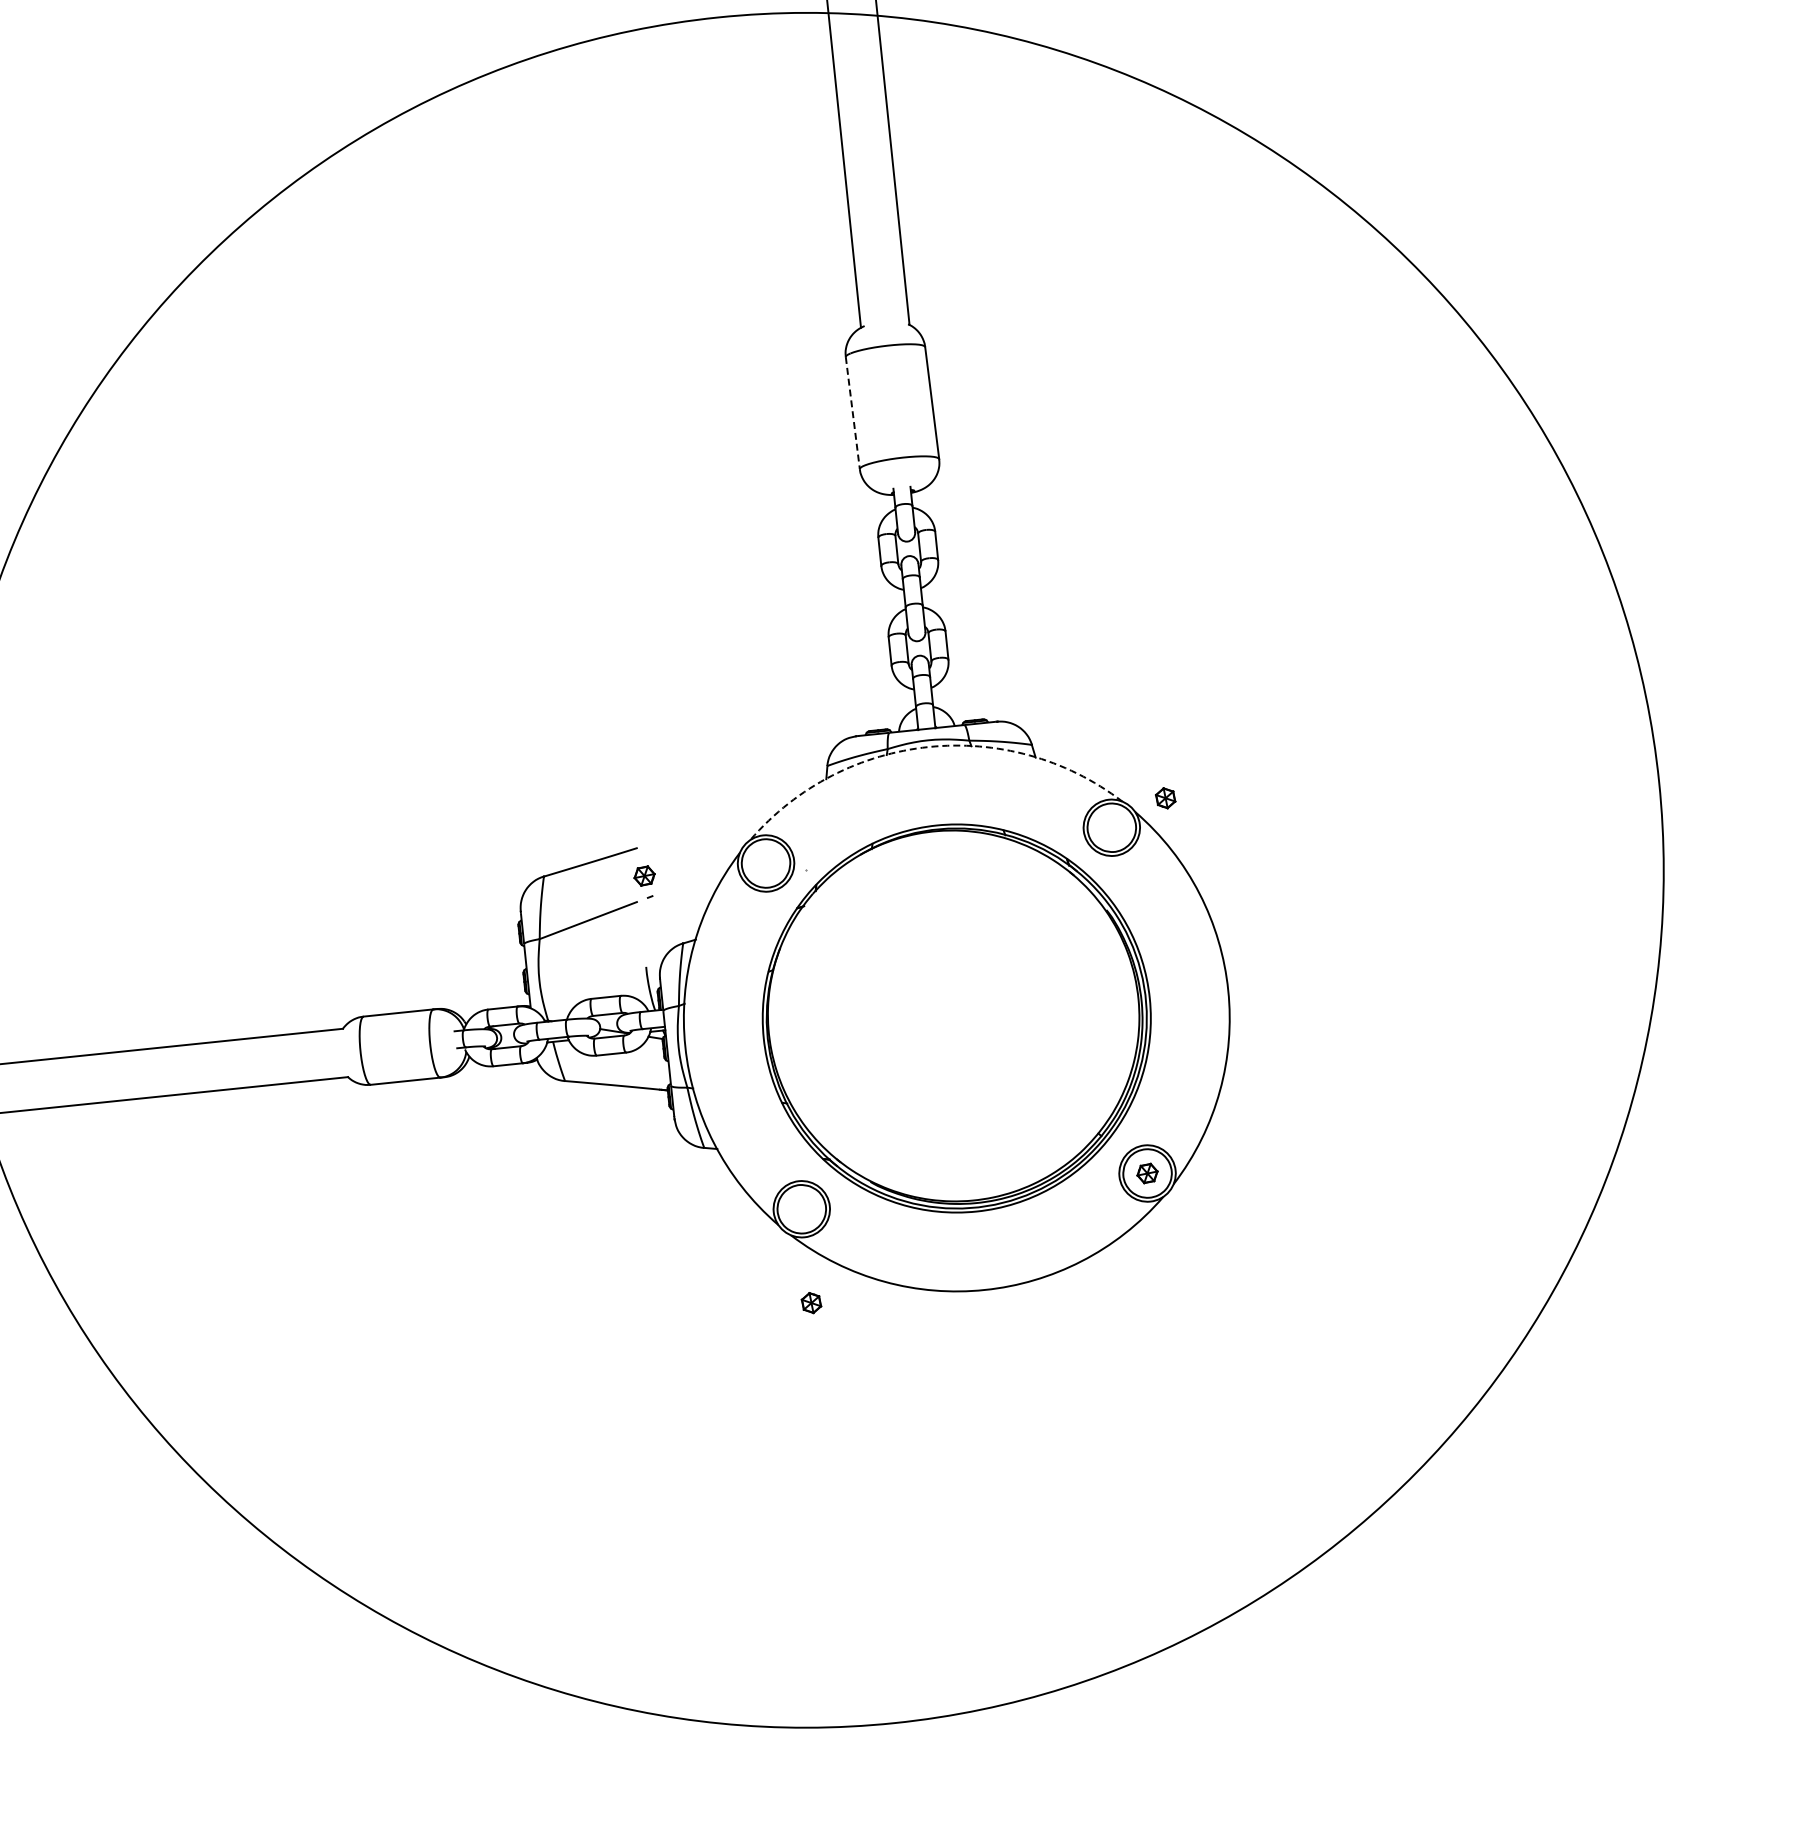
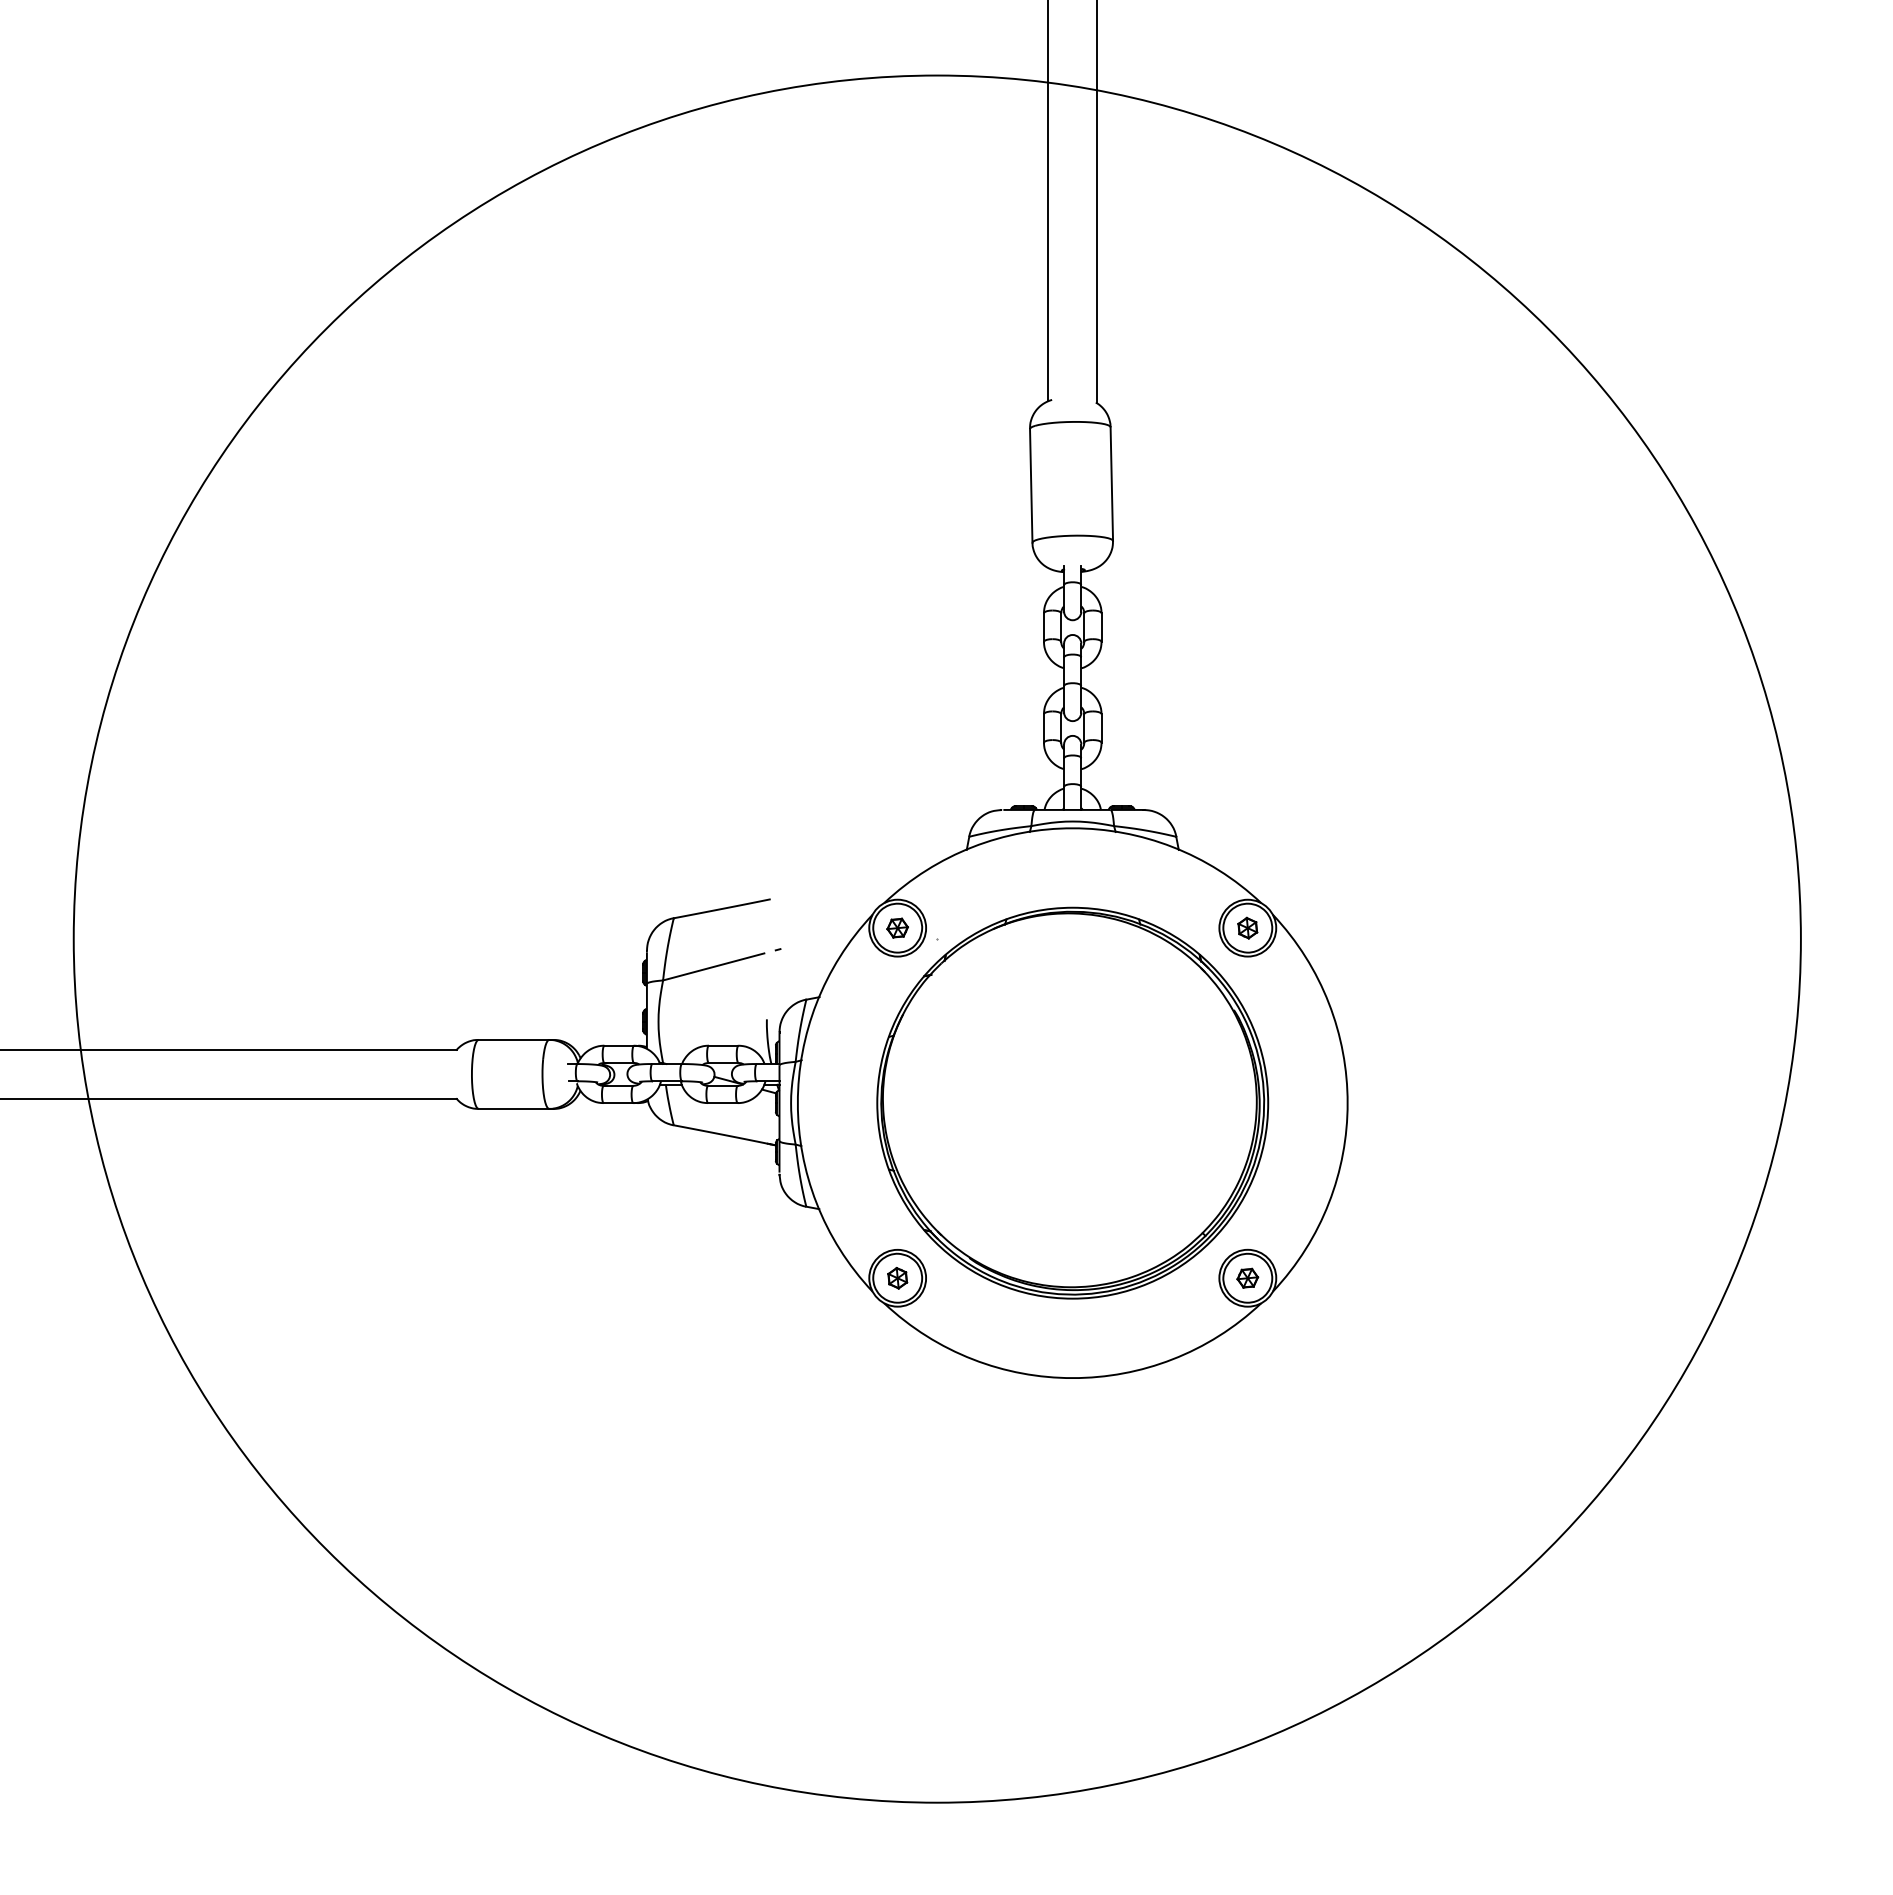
line: (853, 412) -> (1031, 485), dashed -> solid
arc: (928, 747) -> (1072, 828), dashed -> solid
part: (1165, 797) -> (1247, 927), moved
part: (644, 875) -> (897, 927), moved
part: (811, 1303) -> (897, 1278), moved

